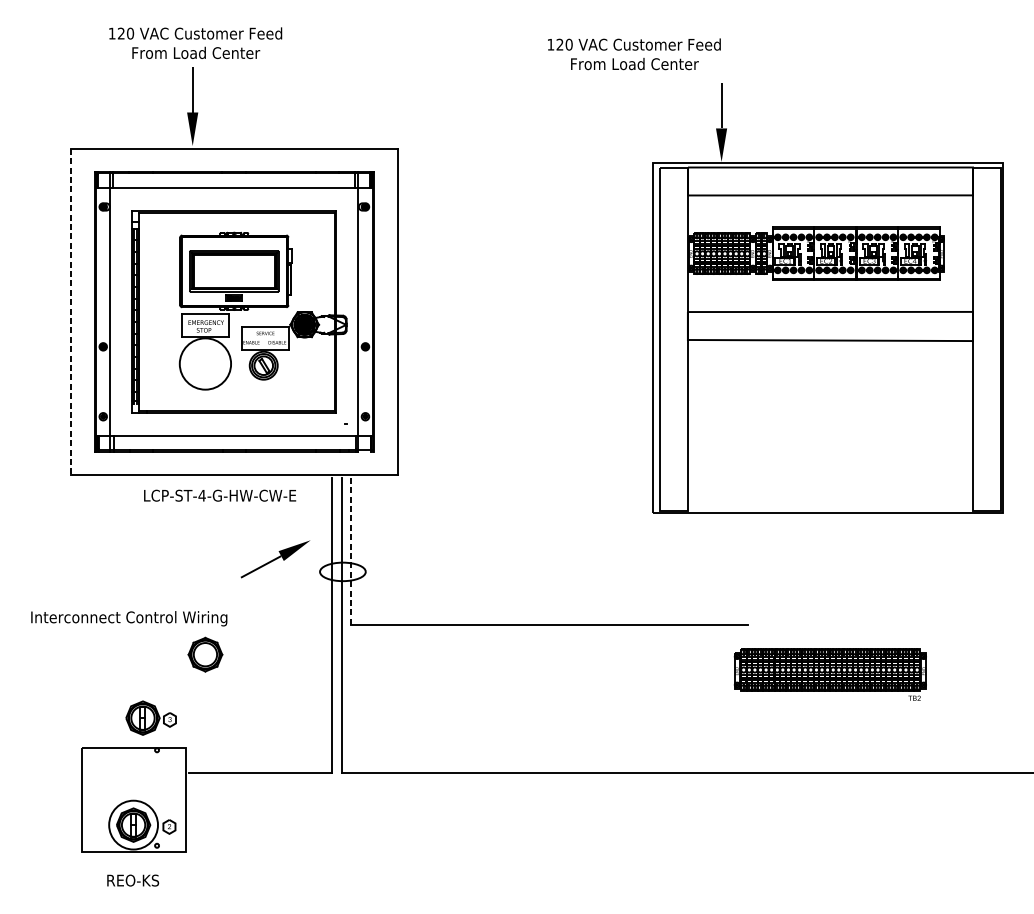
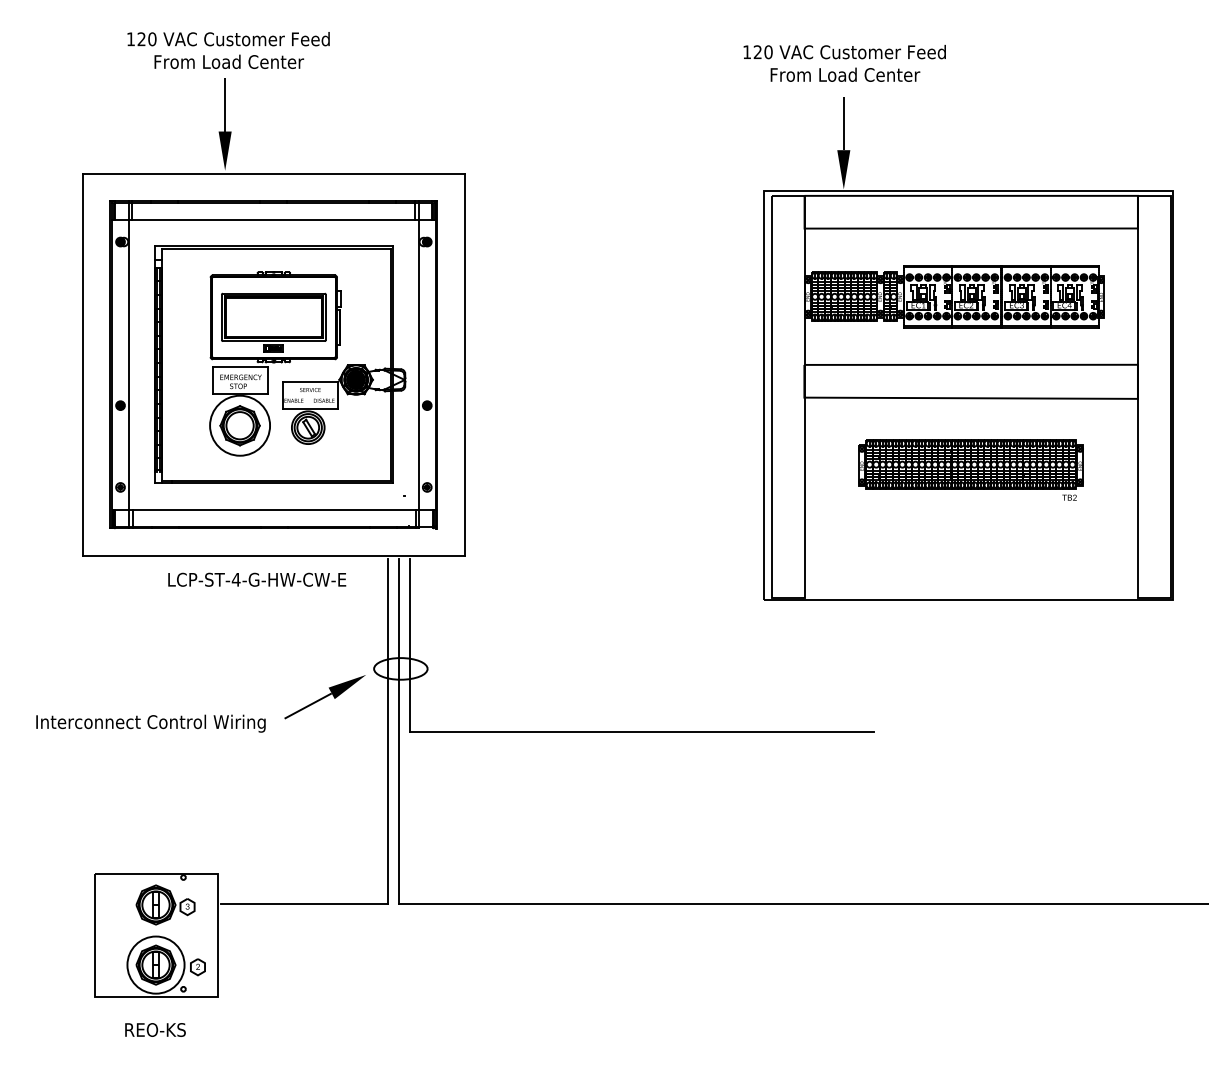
text: (634, 54) -> (844, 63), moved
line: (71, 311) -> (83, 364), dashed -> solid
line: (350, 551) -> (409, 645), dashed -> solid
part: (275, 559) -> (324, 697), moved
part: (204, 654) -> (239, 425), moved
part: (829, 674) -> (970, 469), moved
part: (151, 717) -> (165, 904), moved

